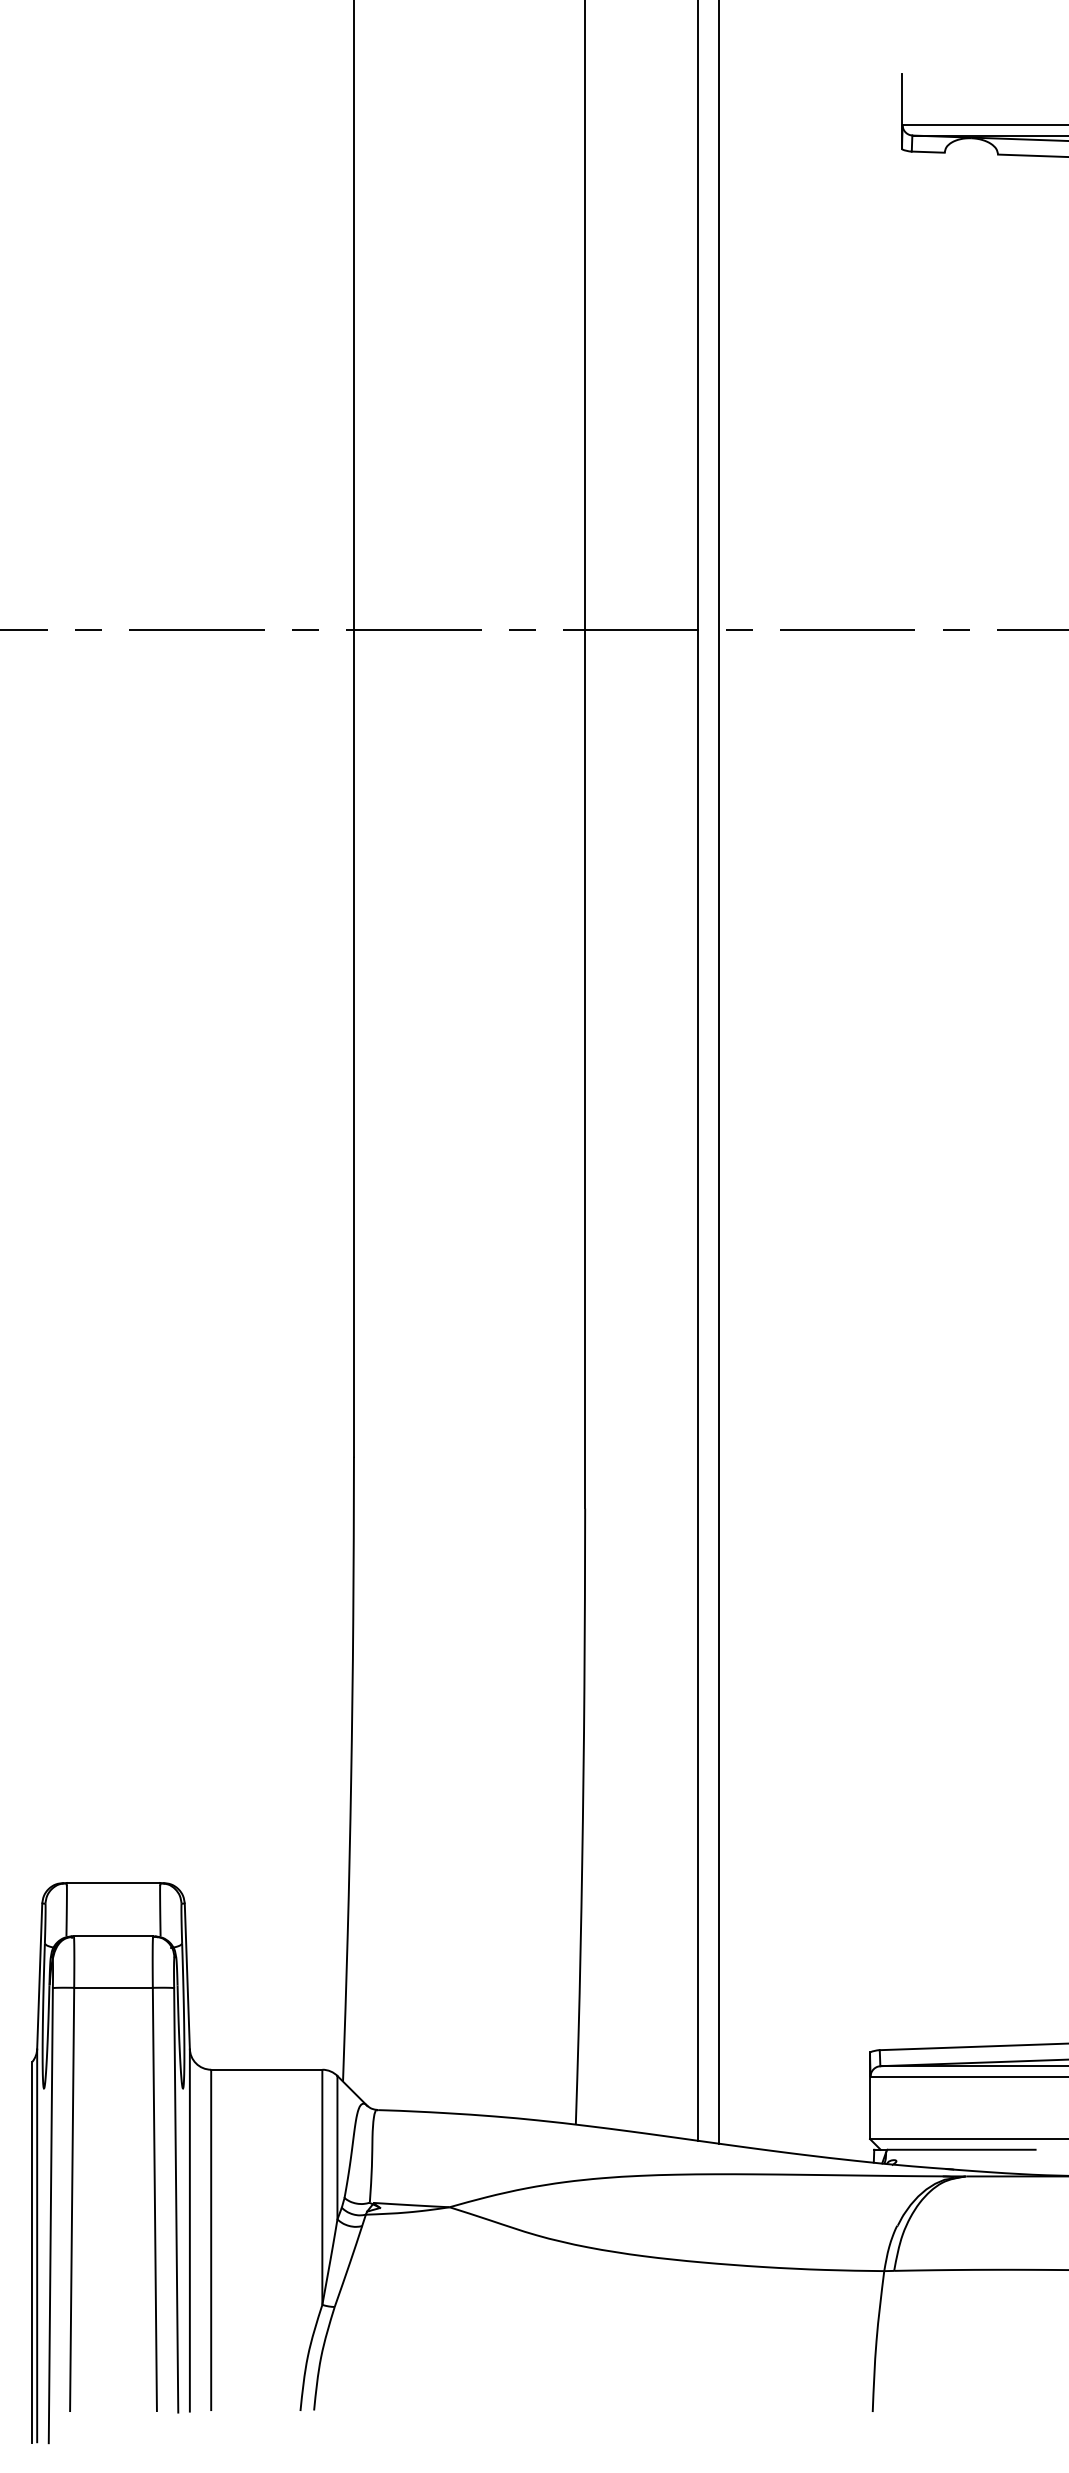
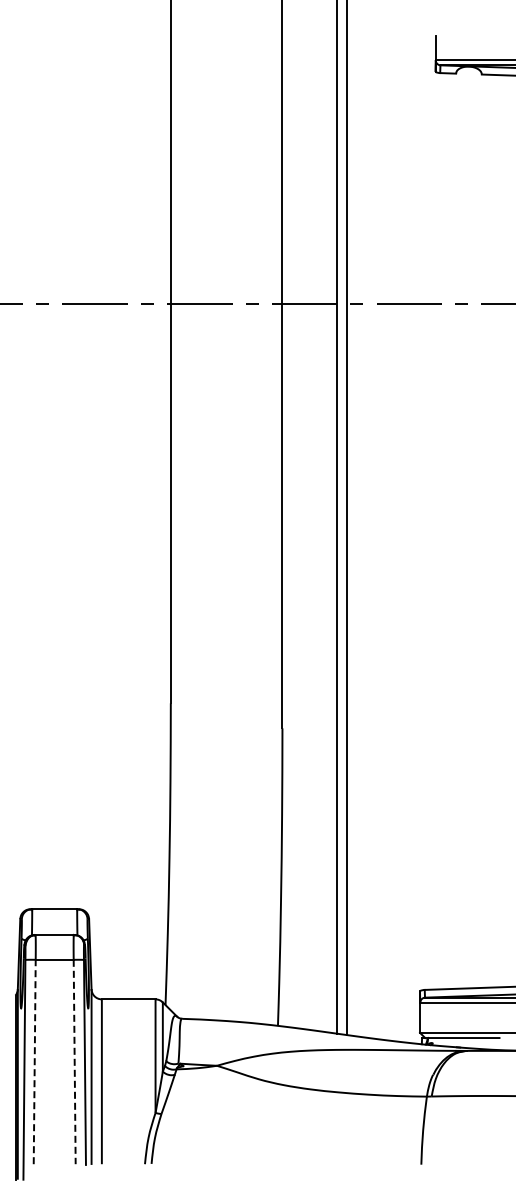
line: (71, 2198) -> (34, 1061), solid -> dashed
line: (154, 2200) -> (74, 1062), solid -> dashed

